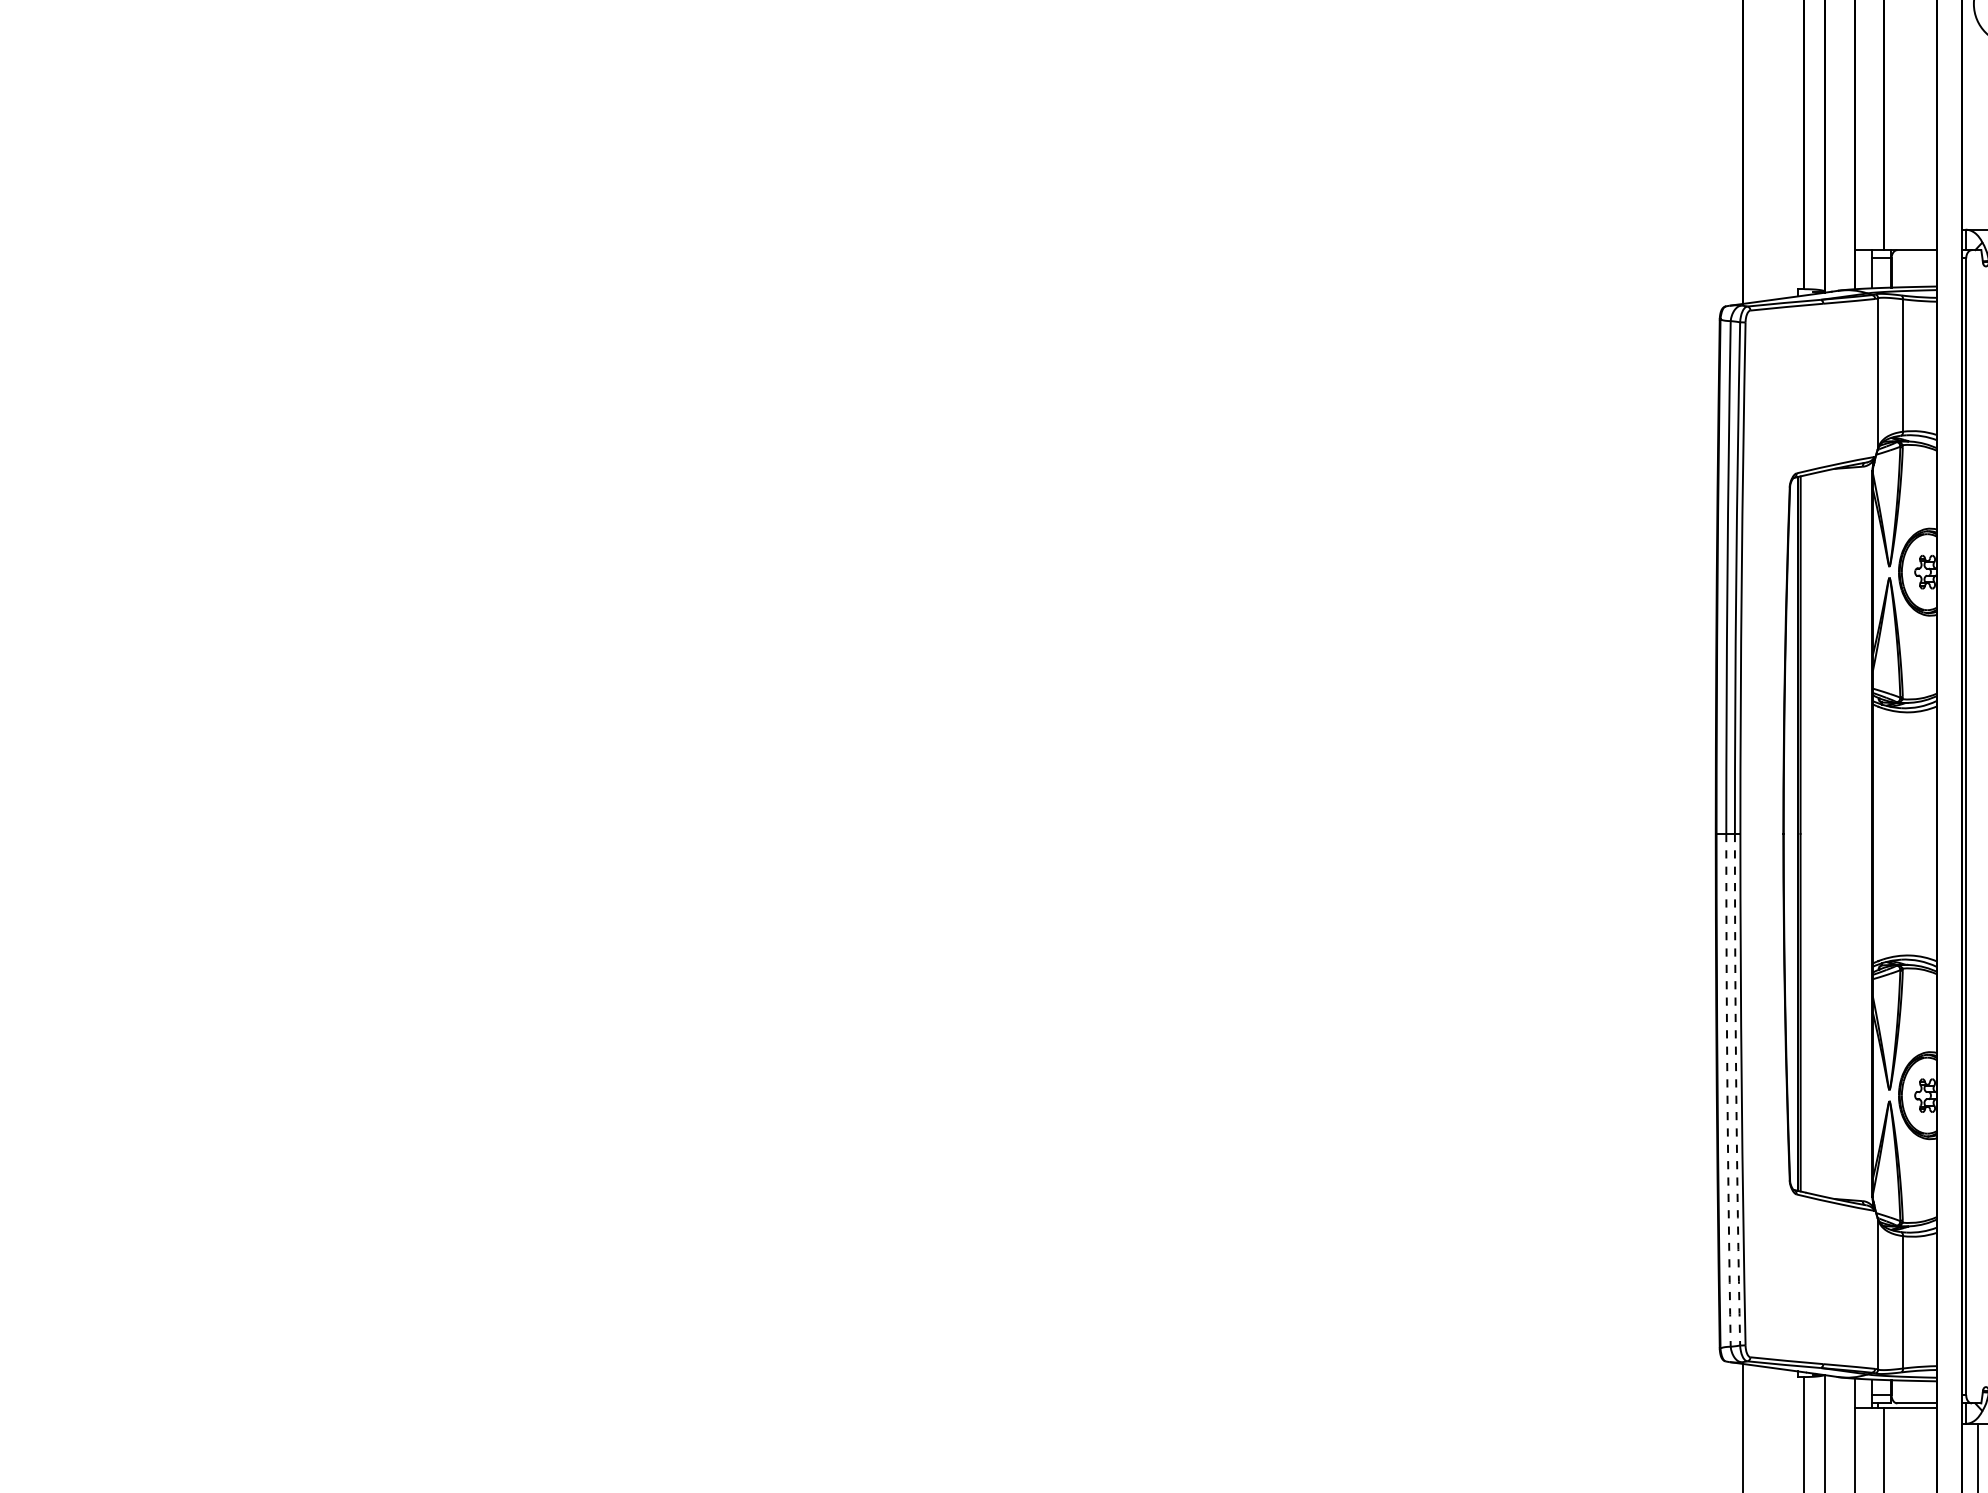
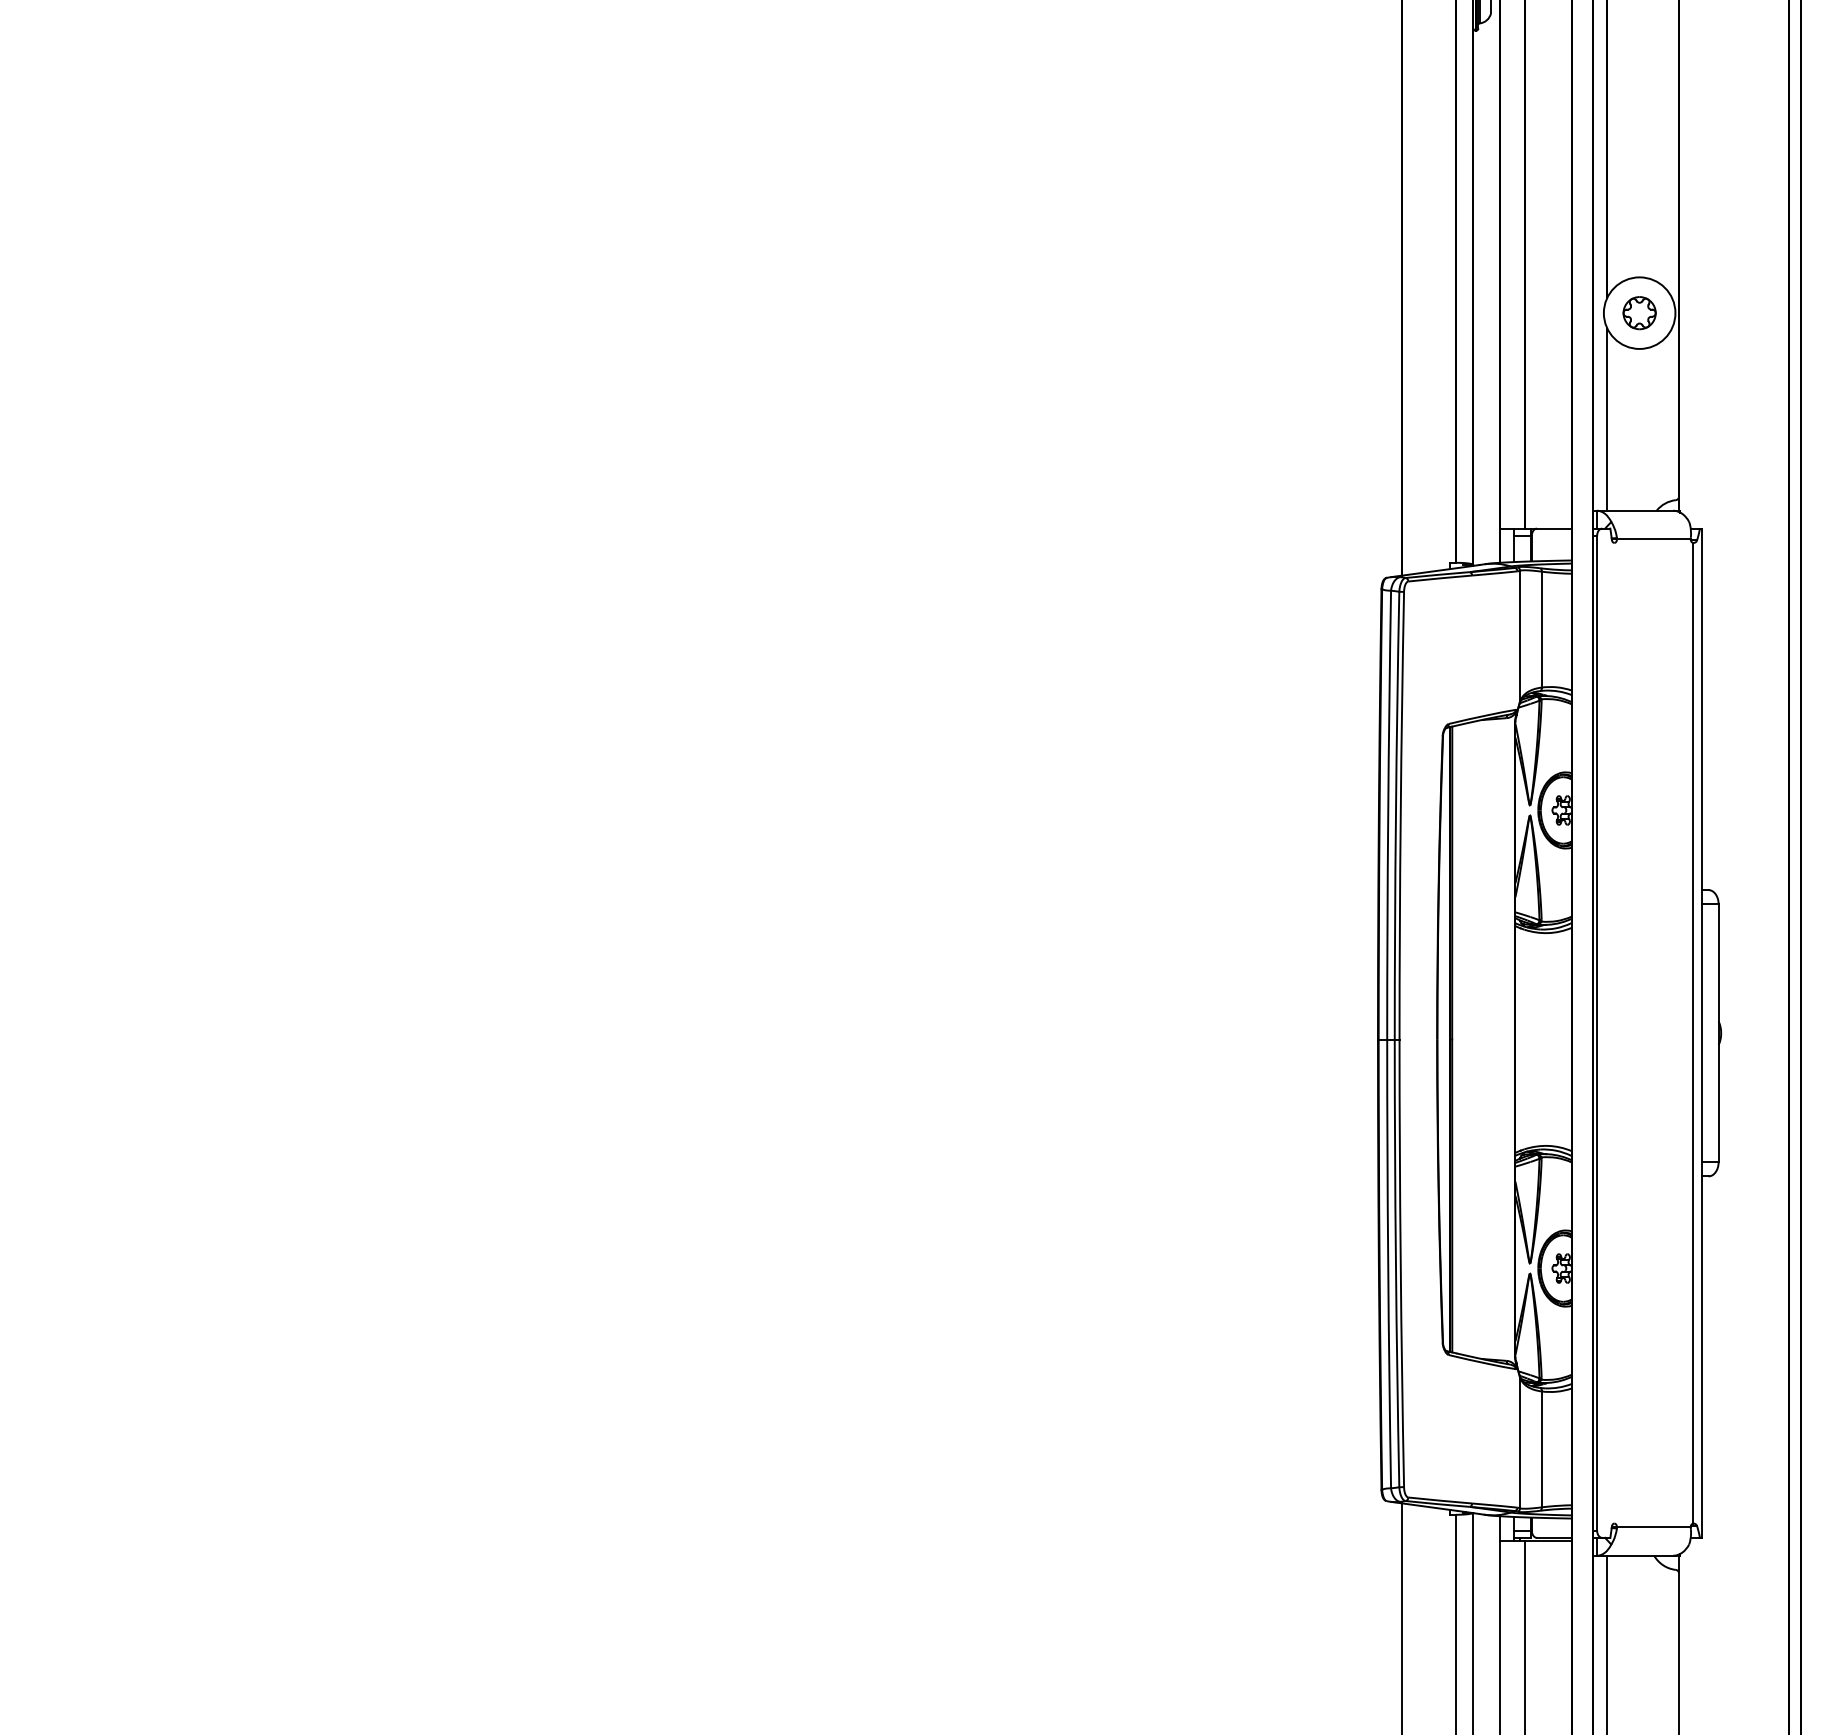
line: (1978, 125) -> (1607, 419), added
arc: (1727, 1089) -> (1388, 1263), dashed -> solid
arc: (1735, 1089) -> (1395, 1263), dashed -> solid

